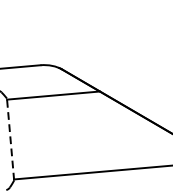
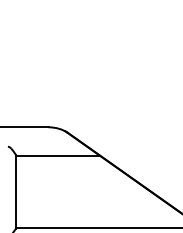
line: (10, 139) -> (15, 191), dashed -> solid

